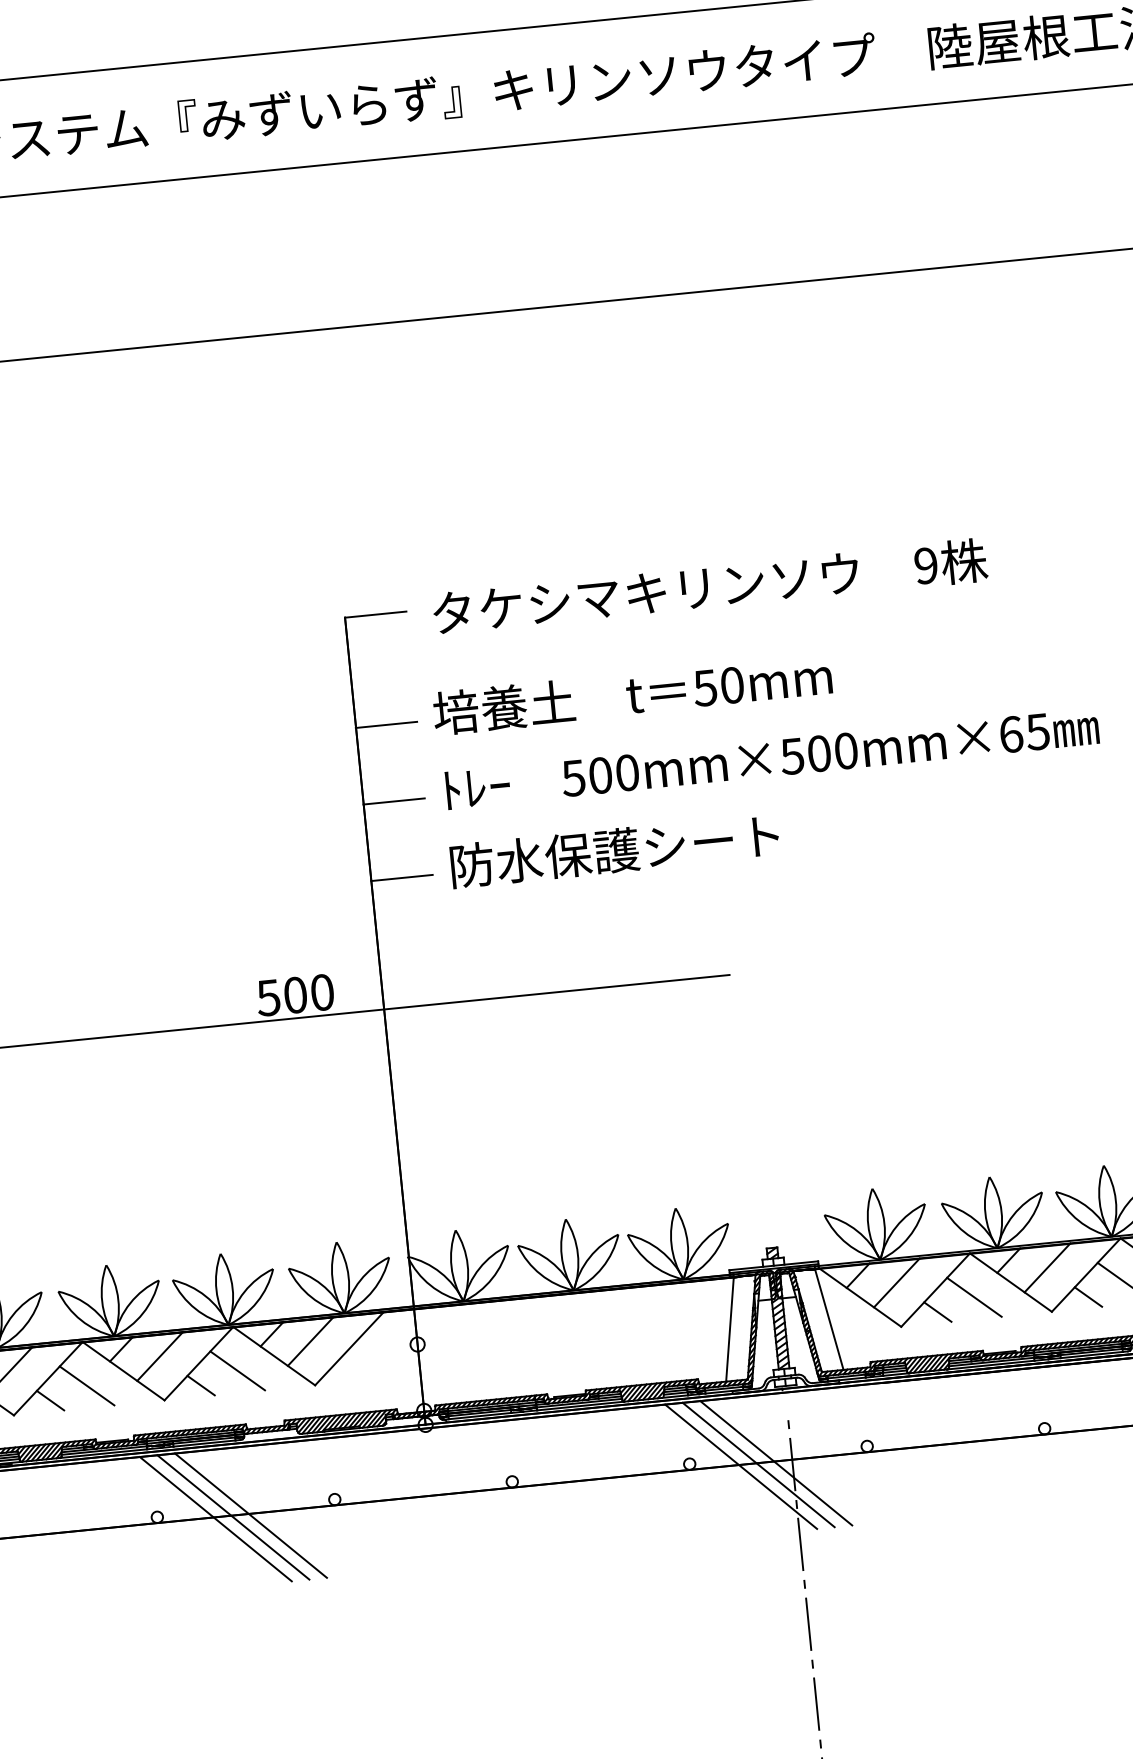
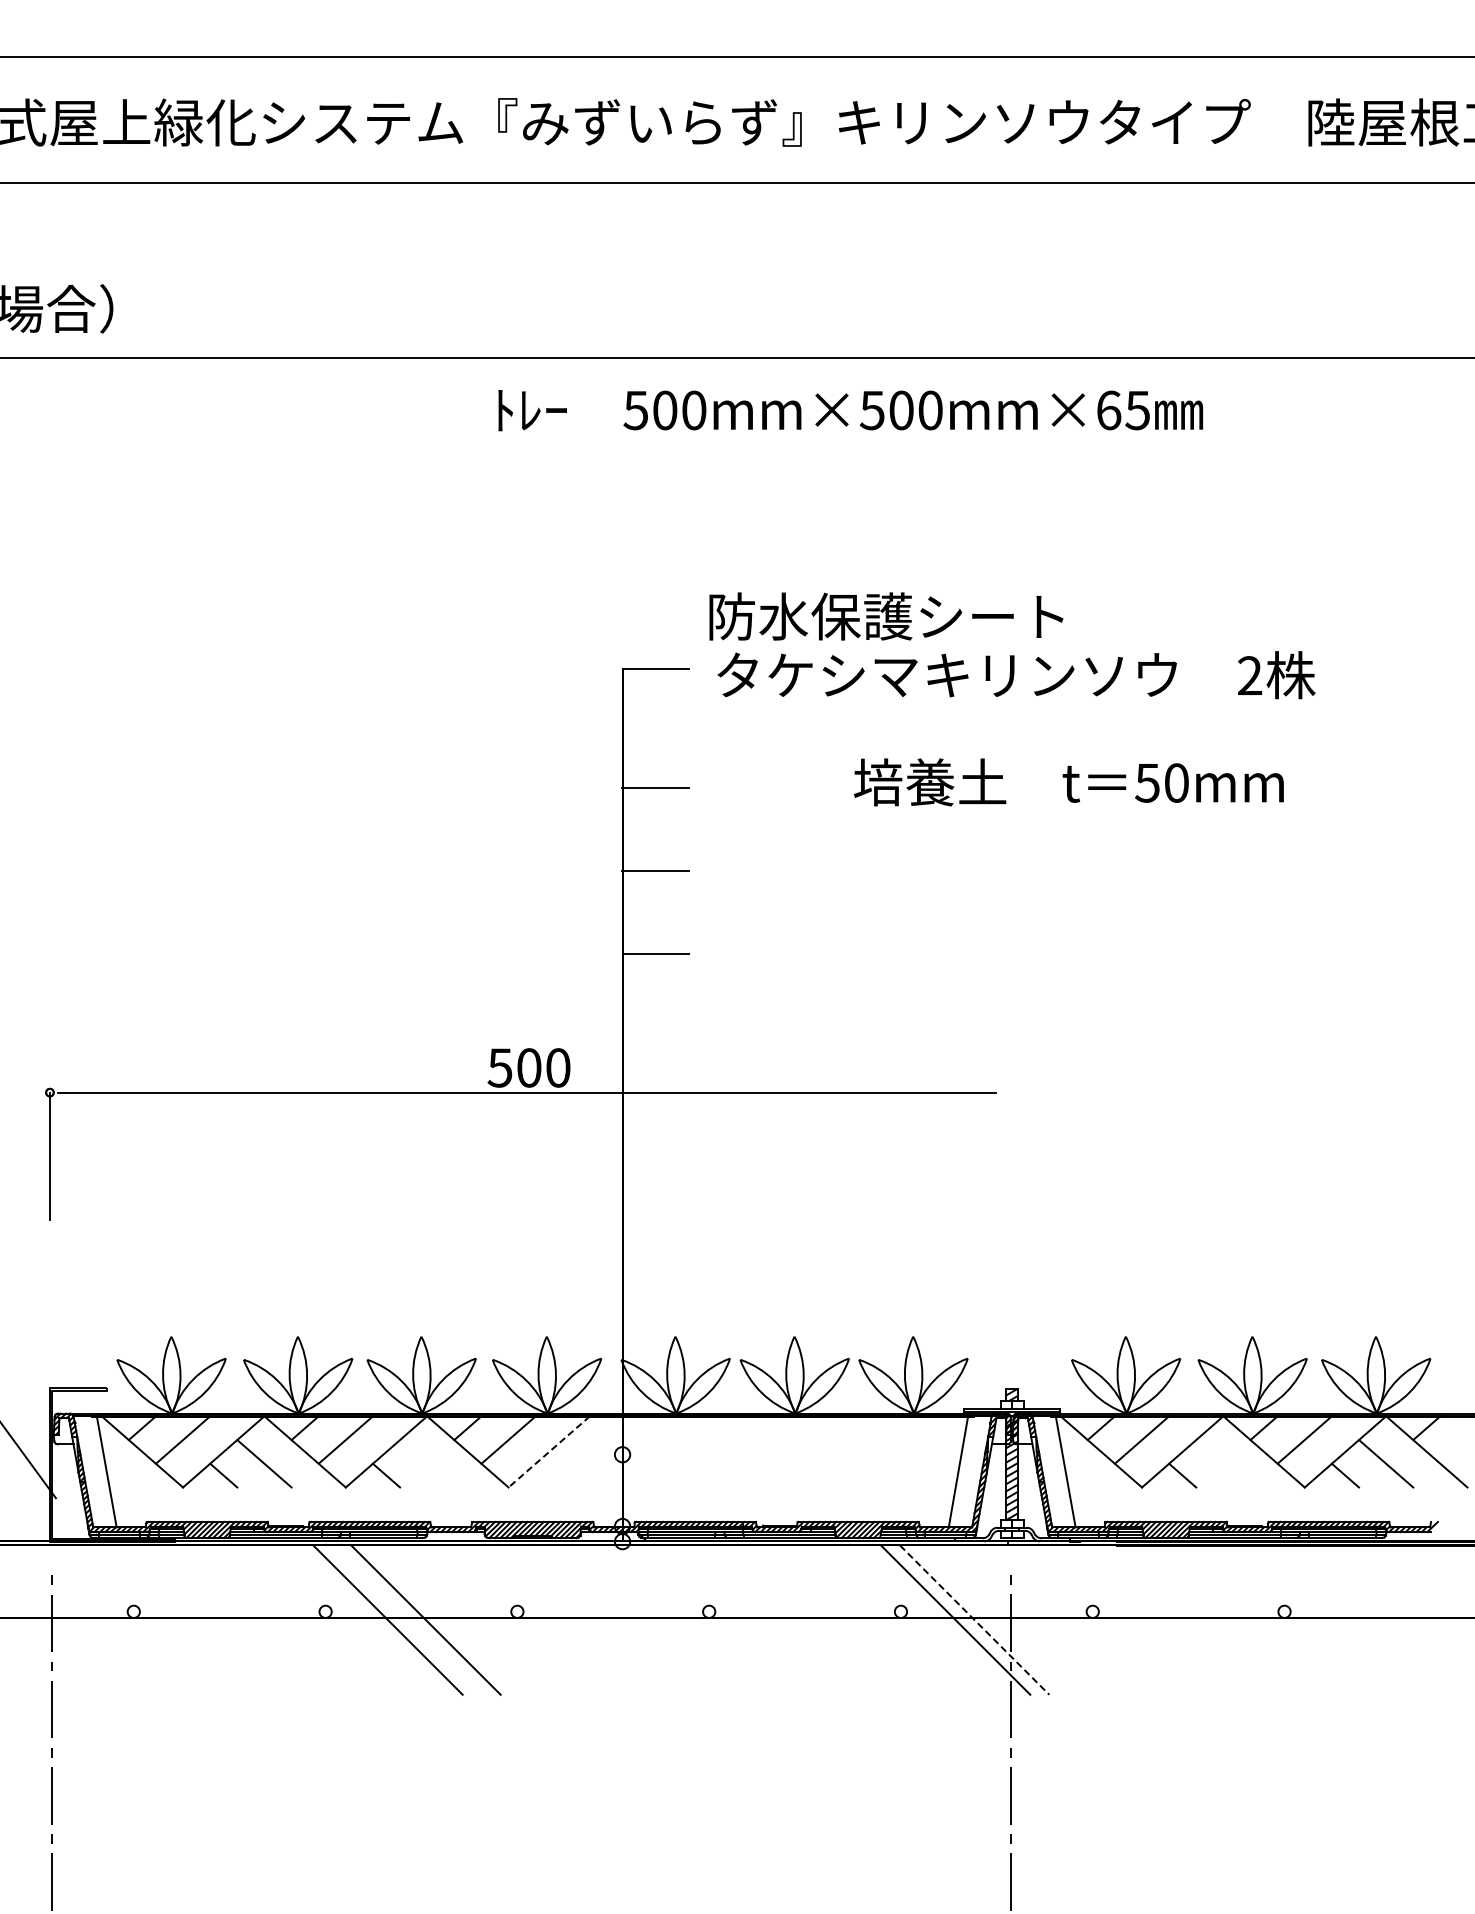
text: (926, 565) -> (1250, 675), 9 -> 2
text: (632, 694) -> (1068, 782), moved
text: (772, 758) -> (850, 410), moved
text: (614, 850) -> (886, 616), moved
line: (974, 1297) -> (1223, 1463), removed
line: (348, 1349) -> (548, 1452), solid -> dashed
line: (237, 1370) -> (427, 1463), removed
line: (776, 1462) -> (993, 1619), removed
line: (758, 1465) -> (974, 1620), solid -> dashed
line: (232, 1516) -> (406, 1619), removed

